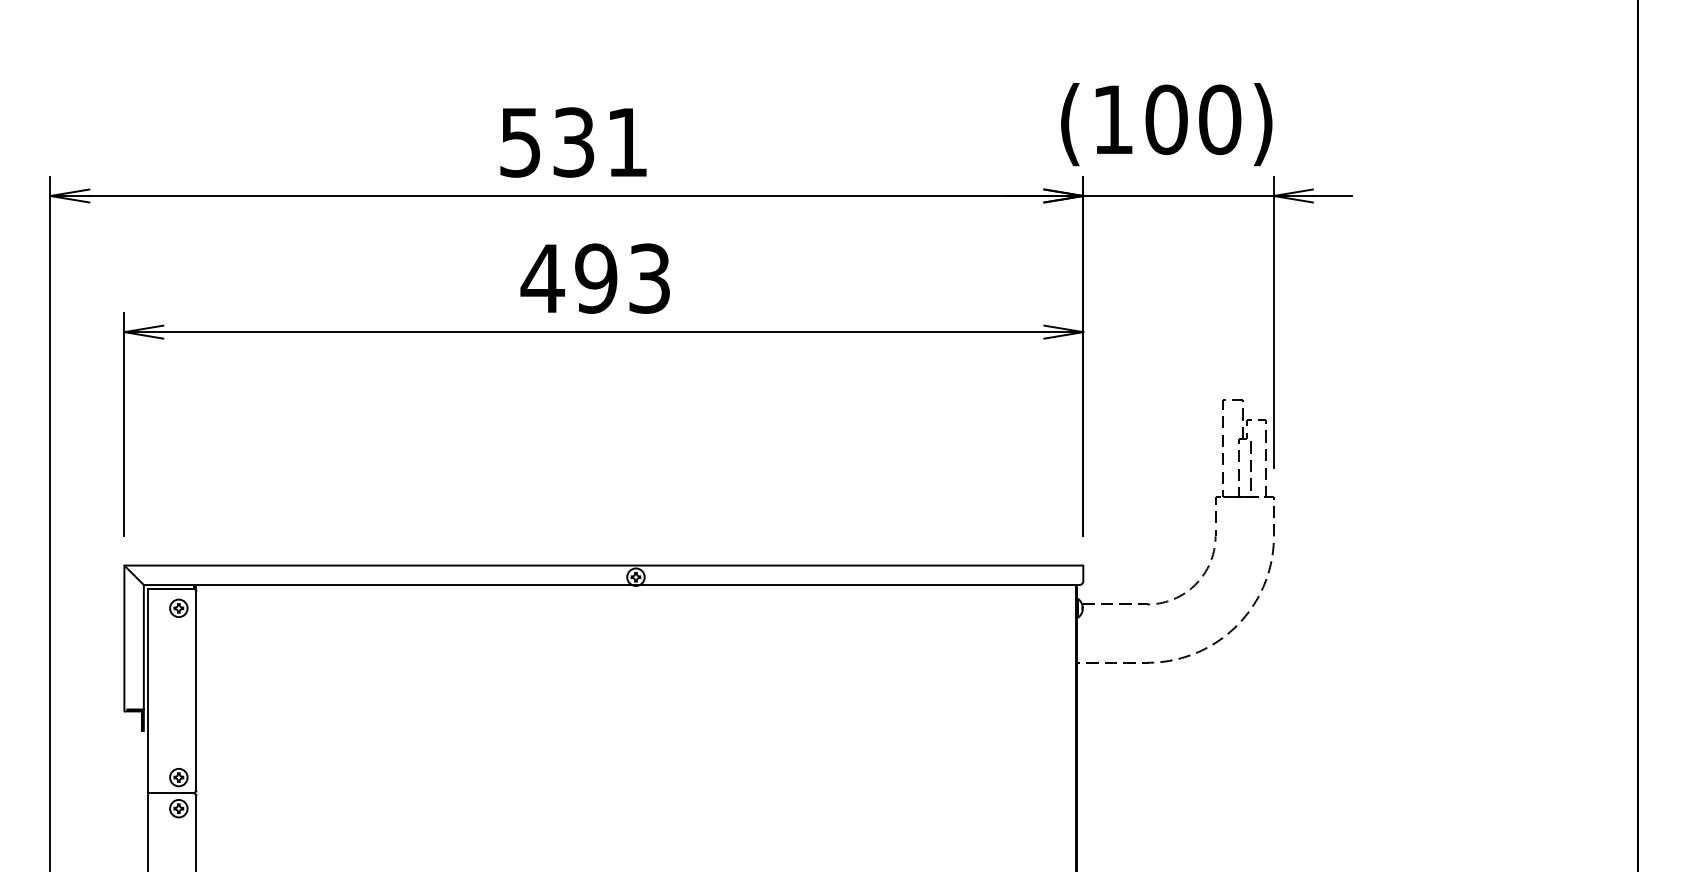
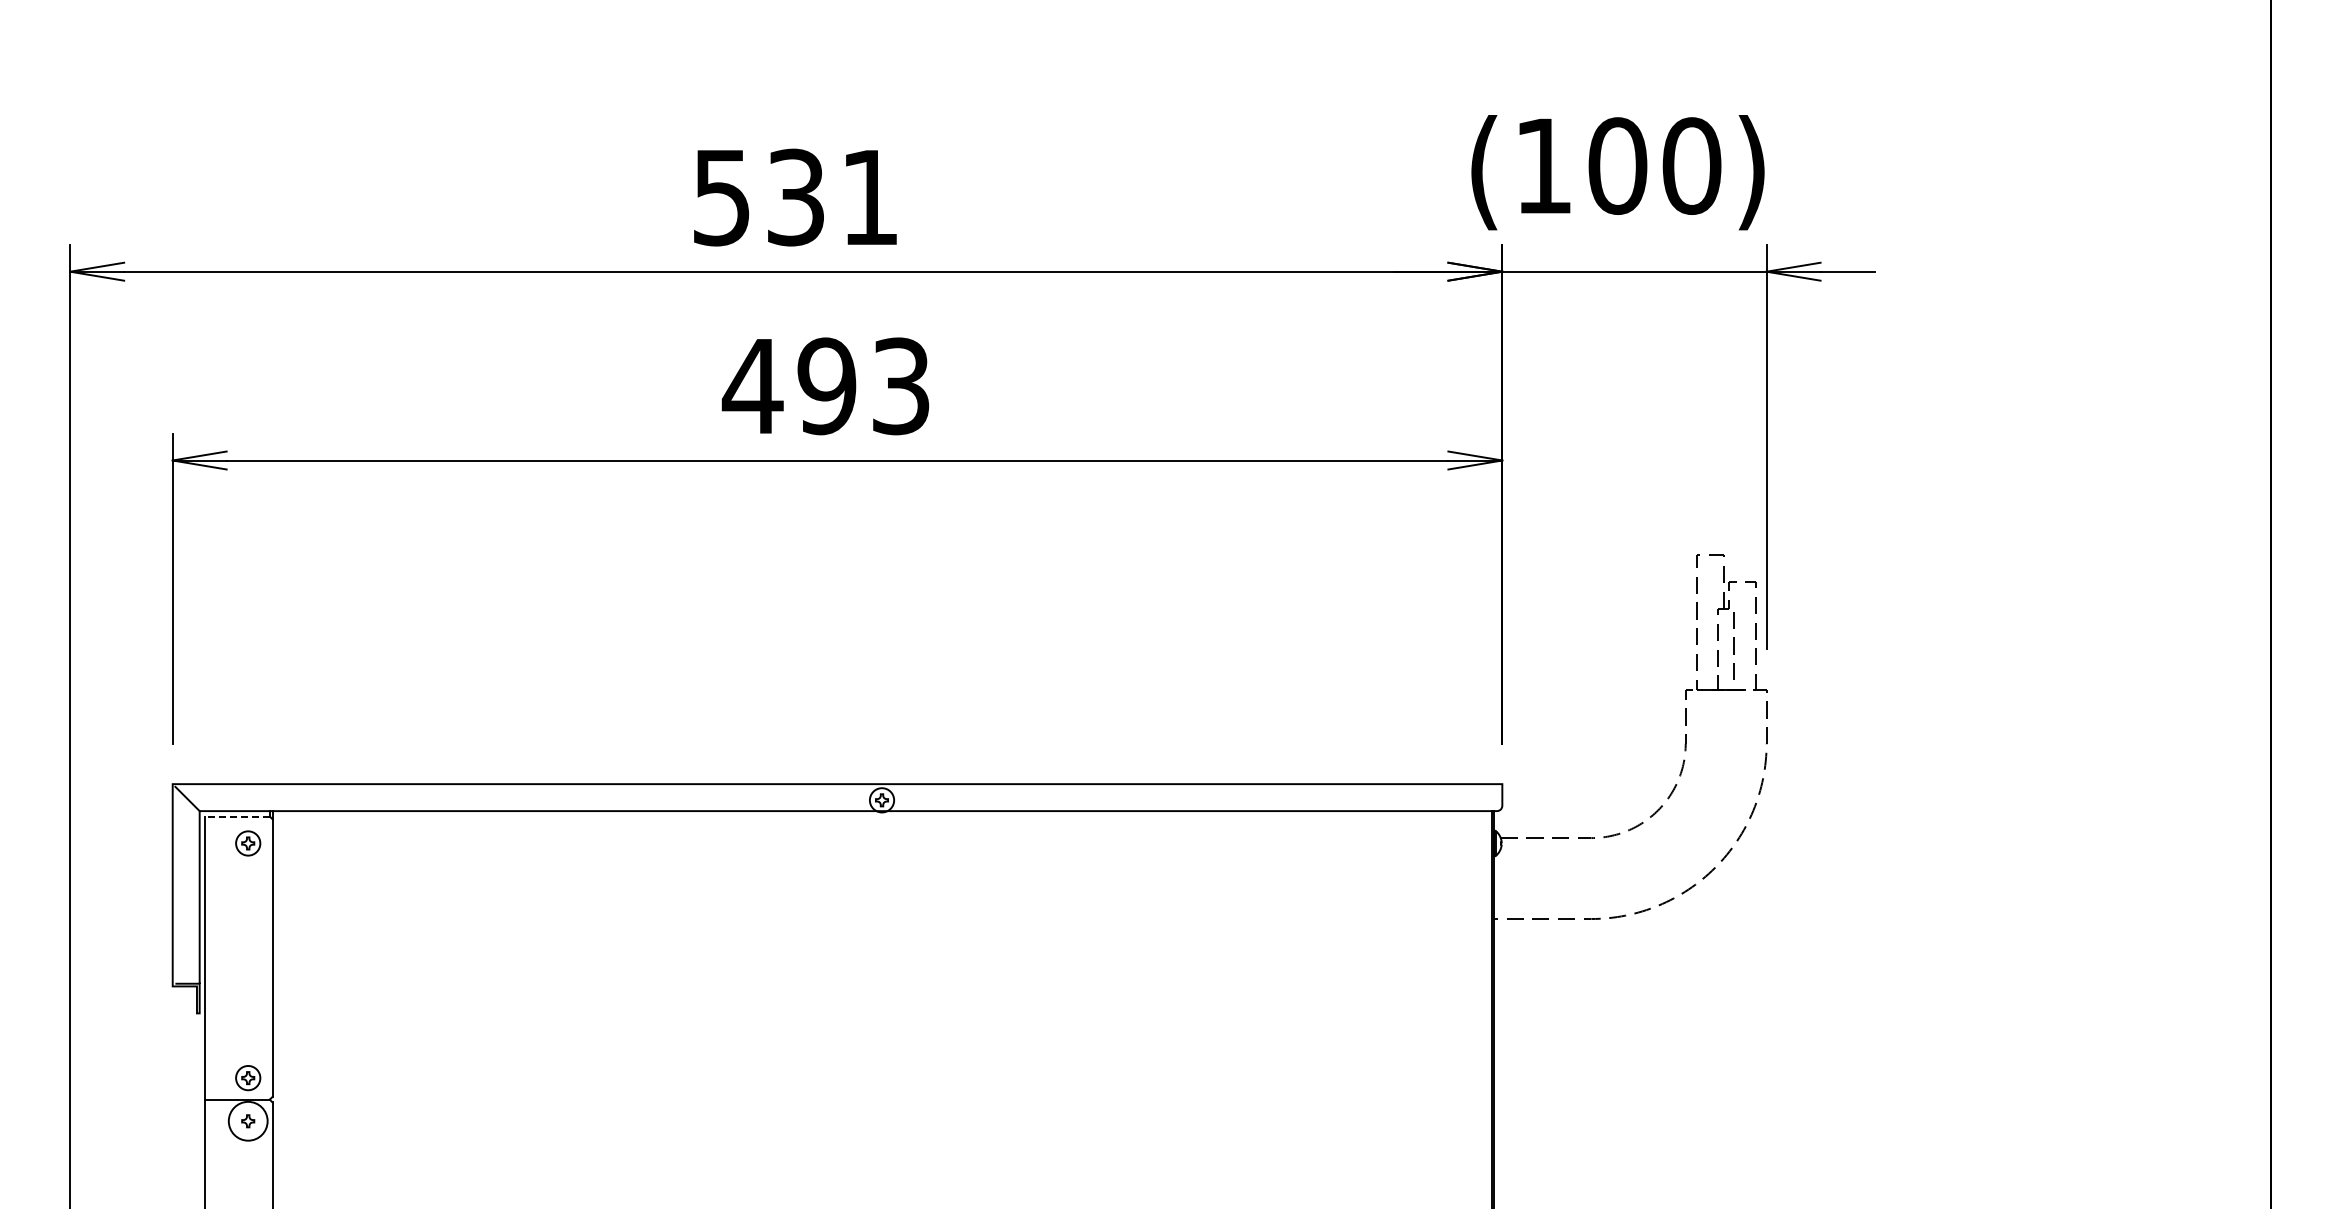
line: (170, 588) -> (236, 816), solid -> dashed
circle: (179, 808) -> (248, 1121), size x1.6

